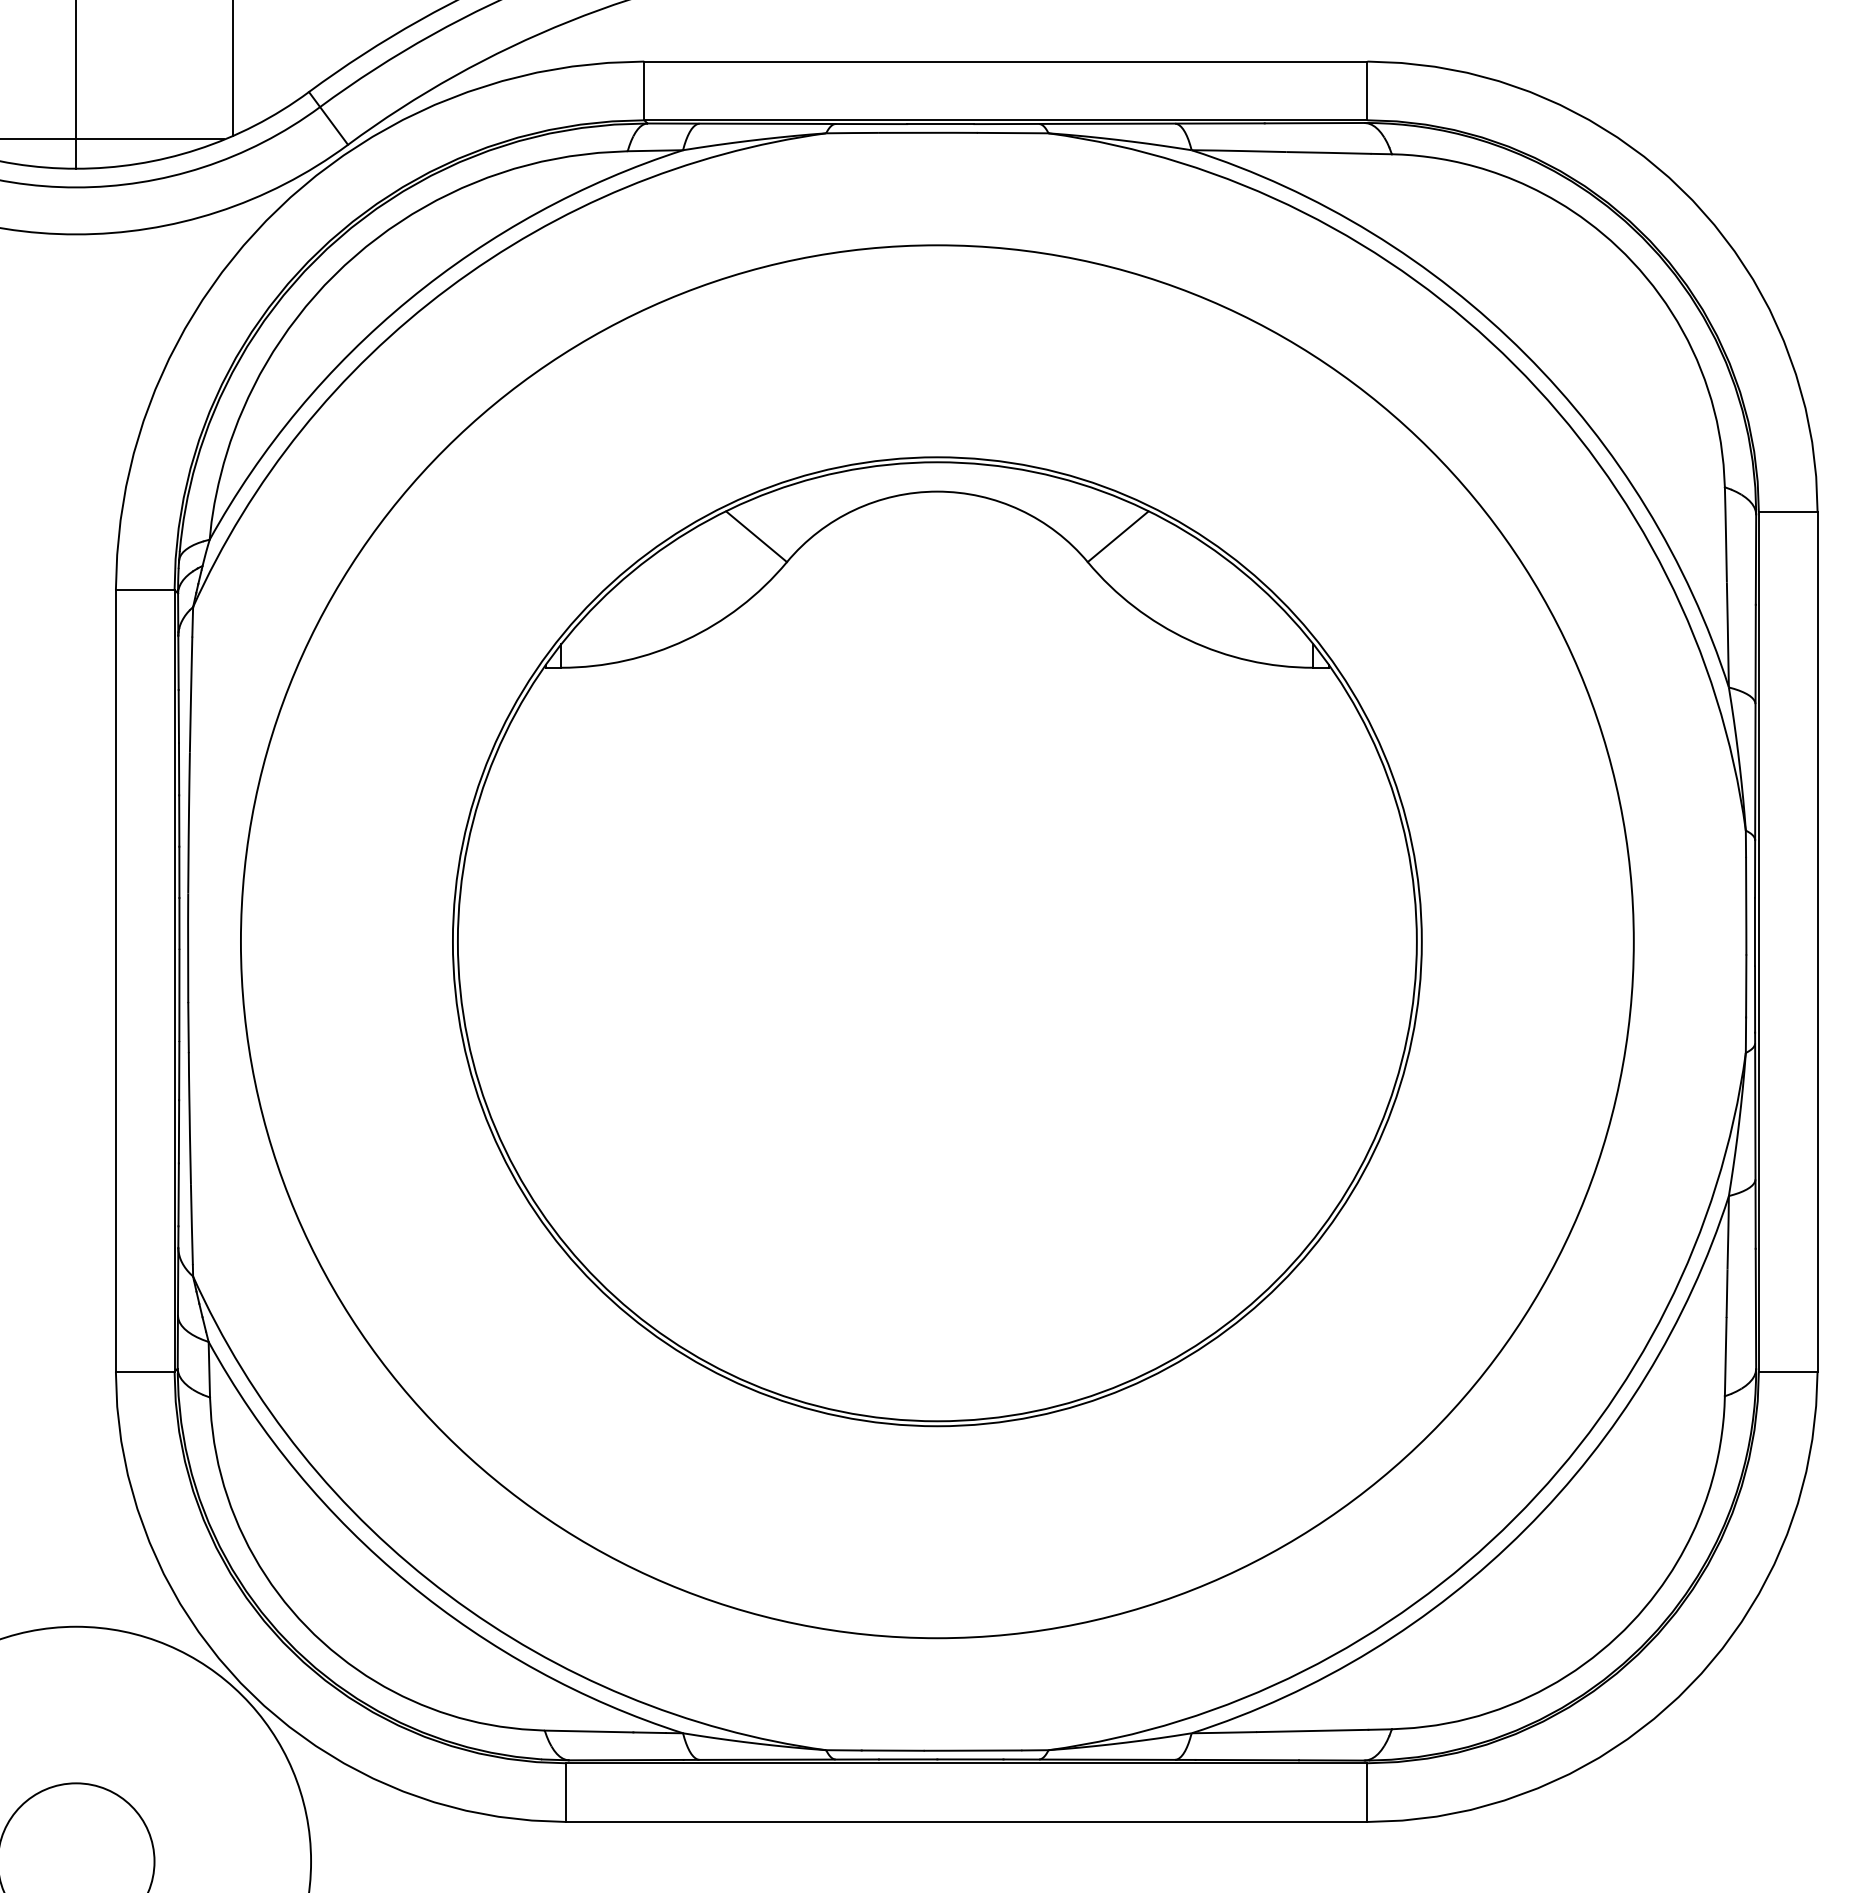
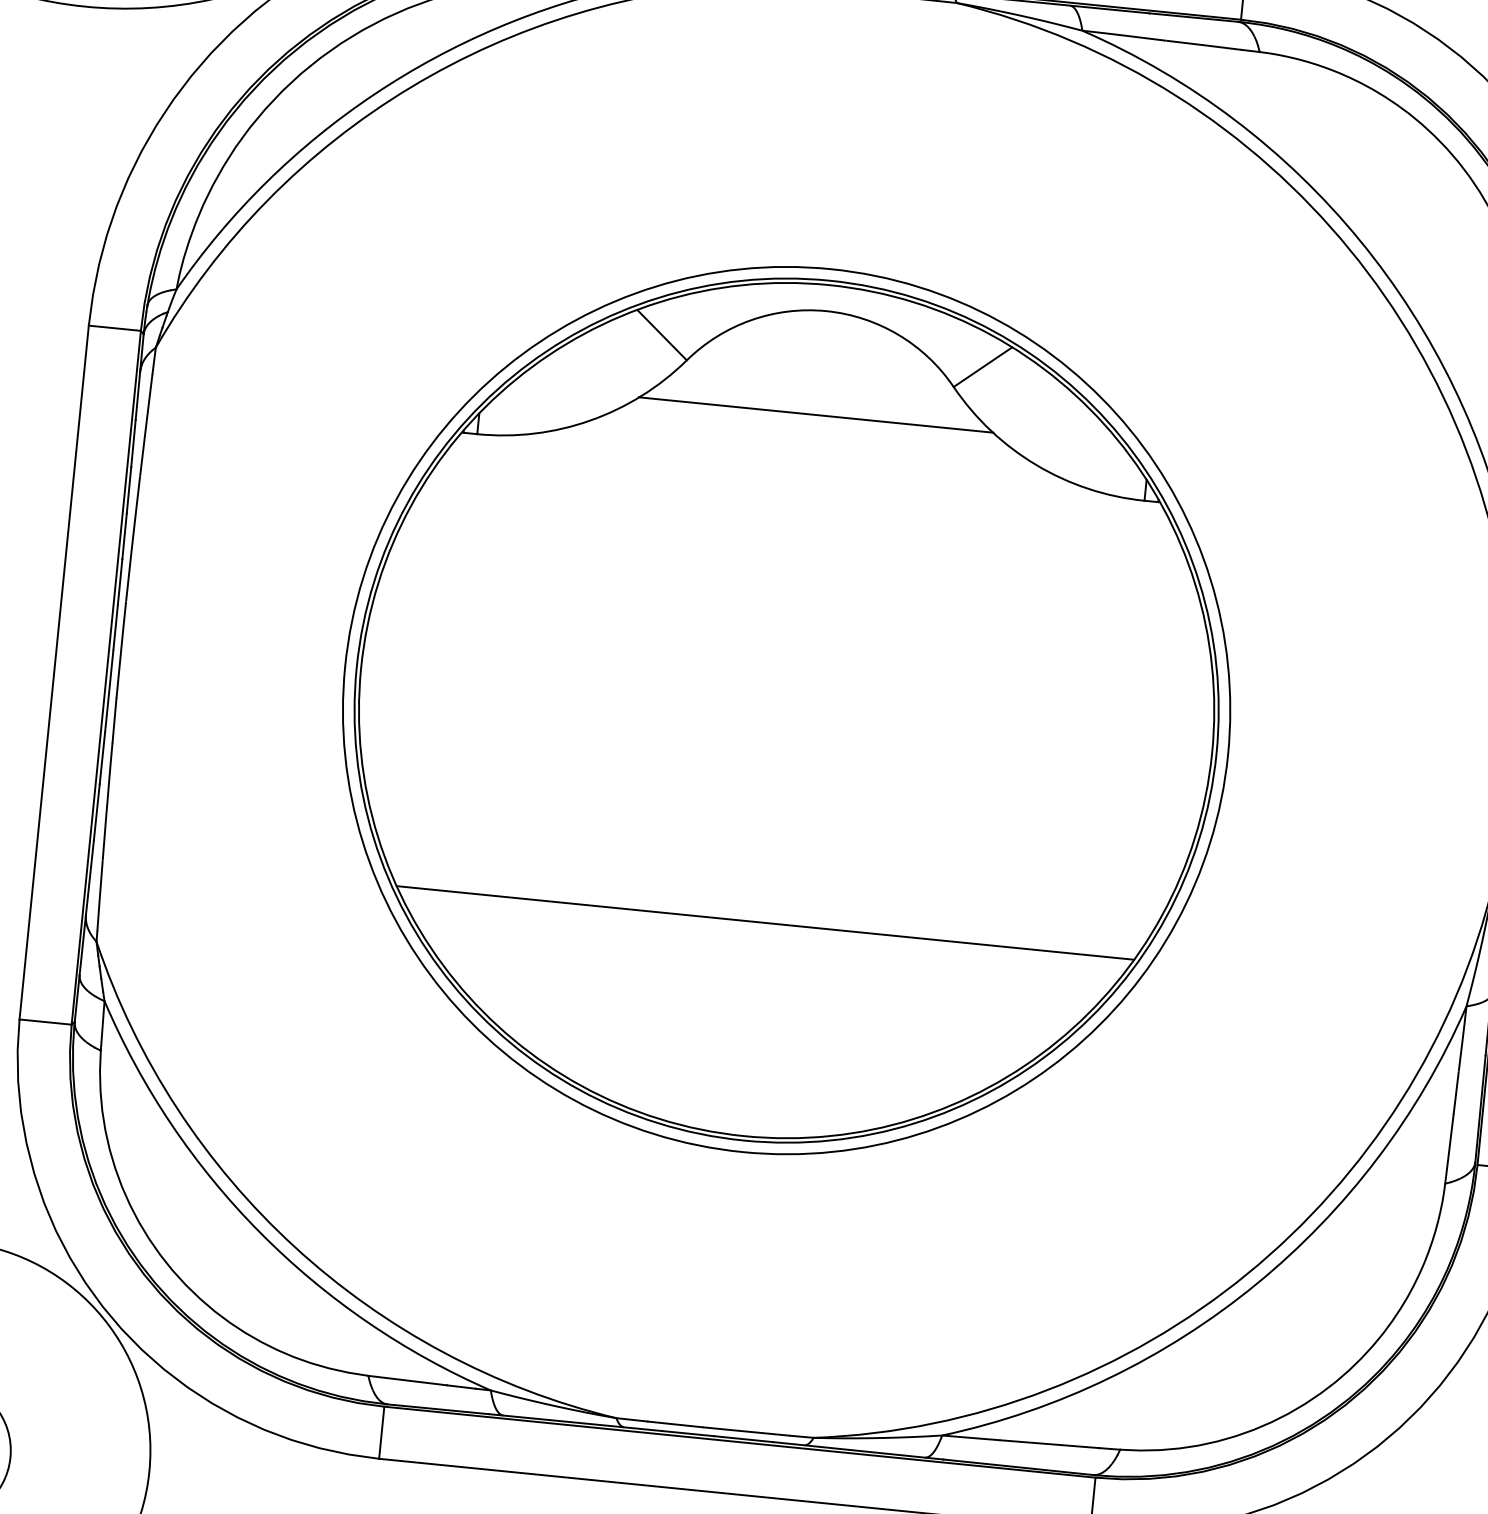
line: (937, 608) -> (816, 414), added
circle: (936, 941) -> (785, 710), size x0.71
line: (936, 1181) -> (764, 923), added

